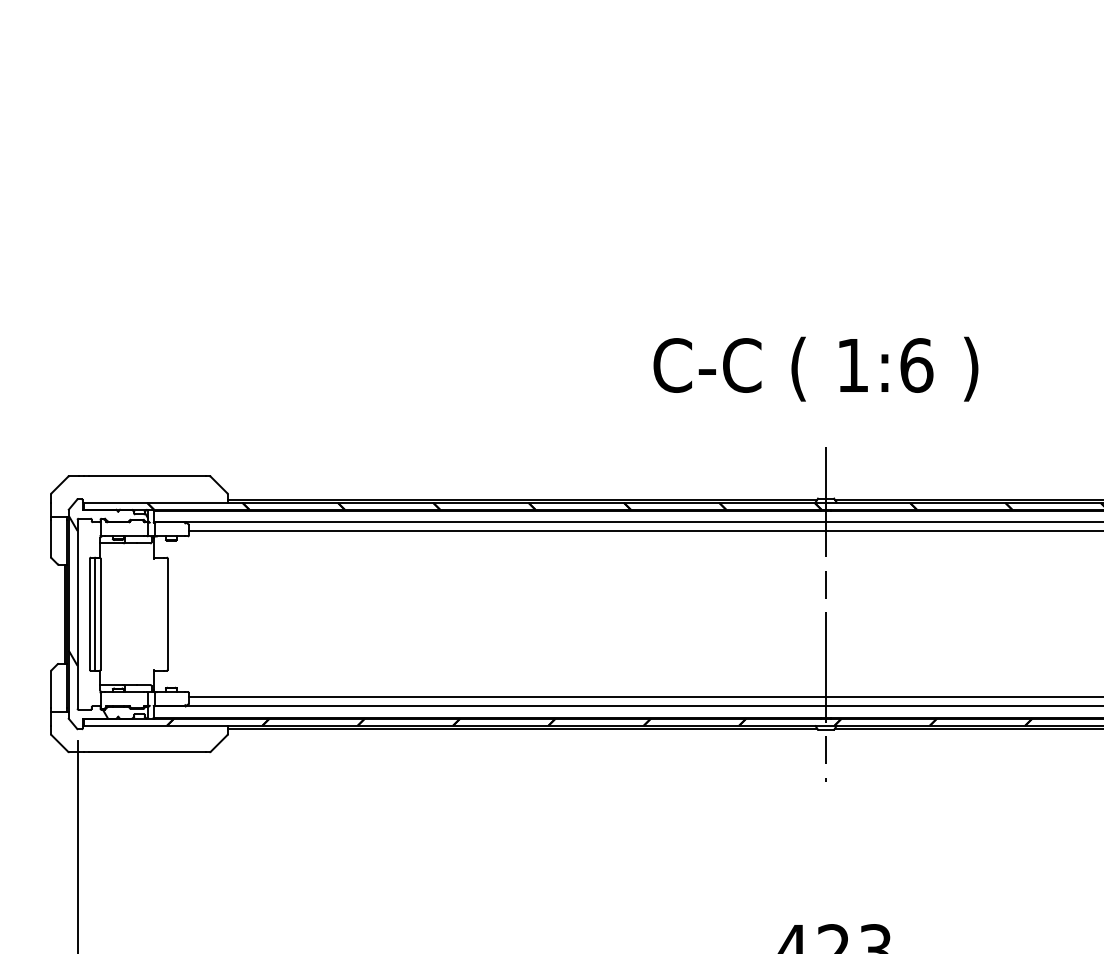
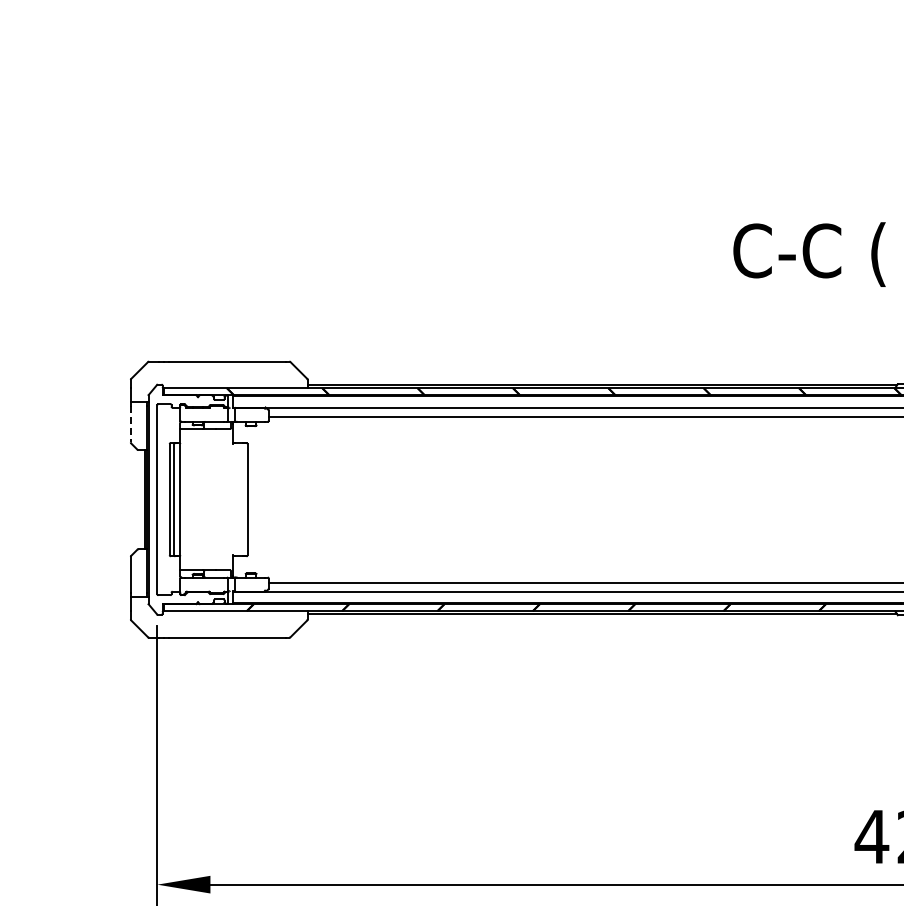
line: (51, 539) -> (131, 424), solid -> dashed
hatch: (108, 615) -> (188, 500), removed

